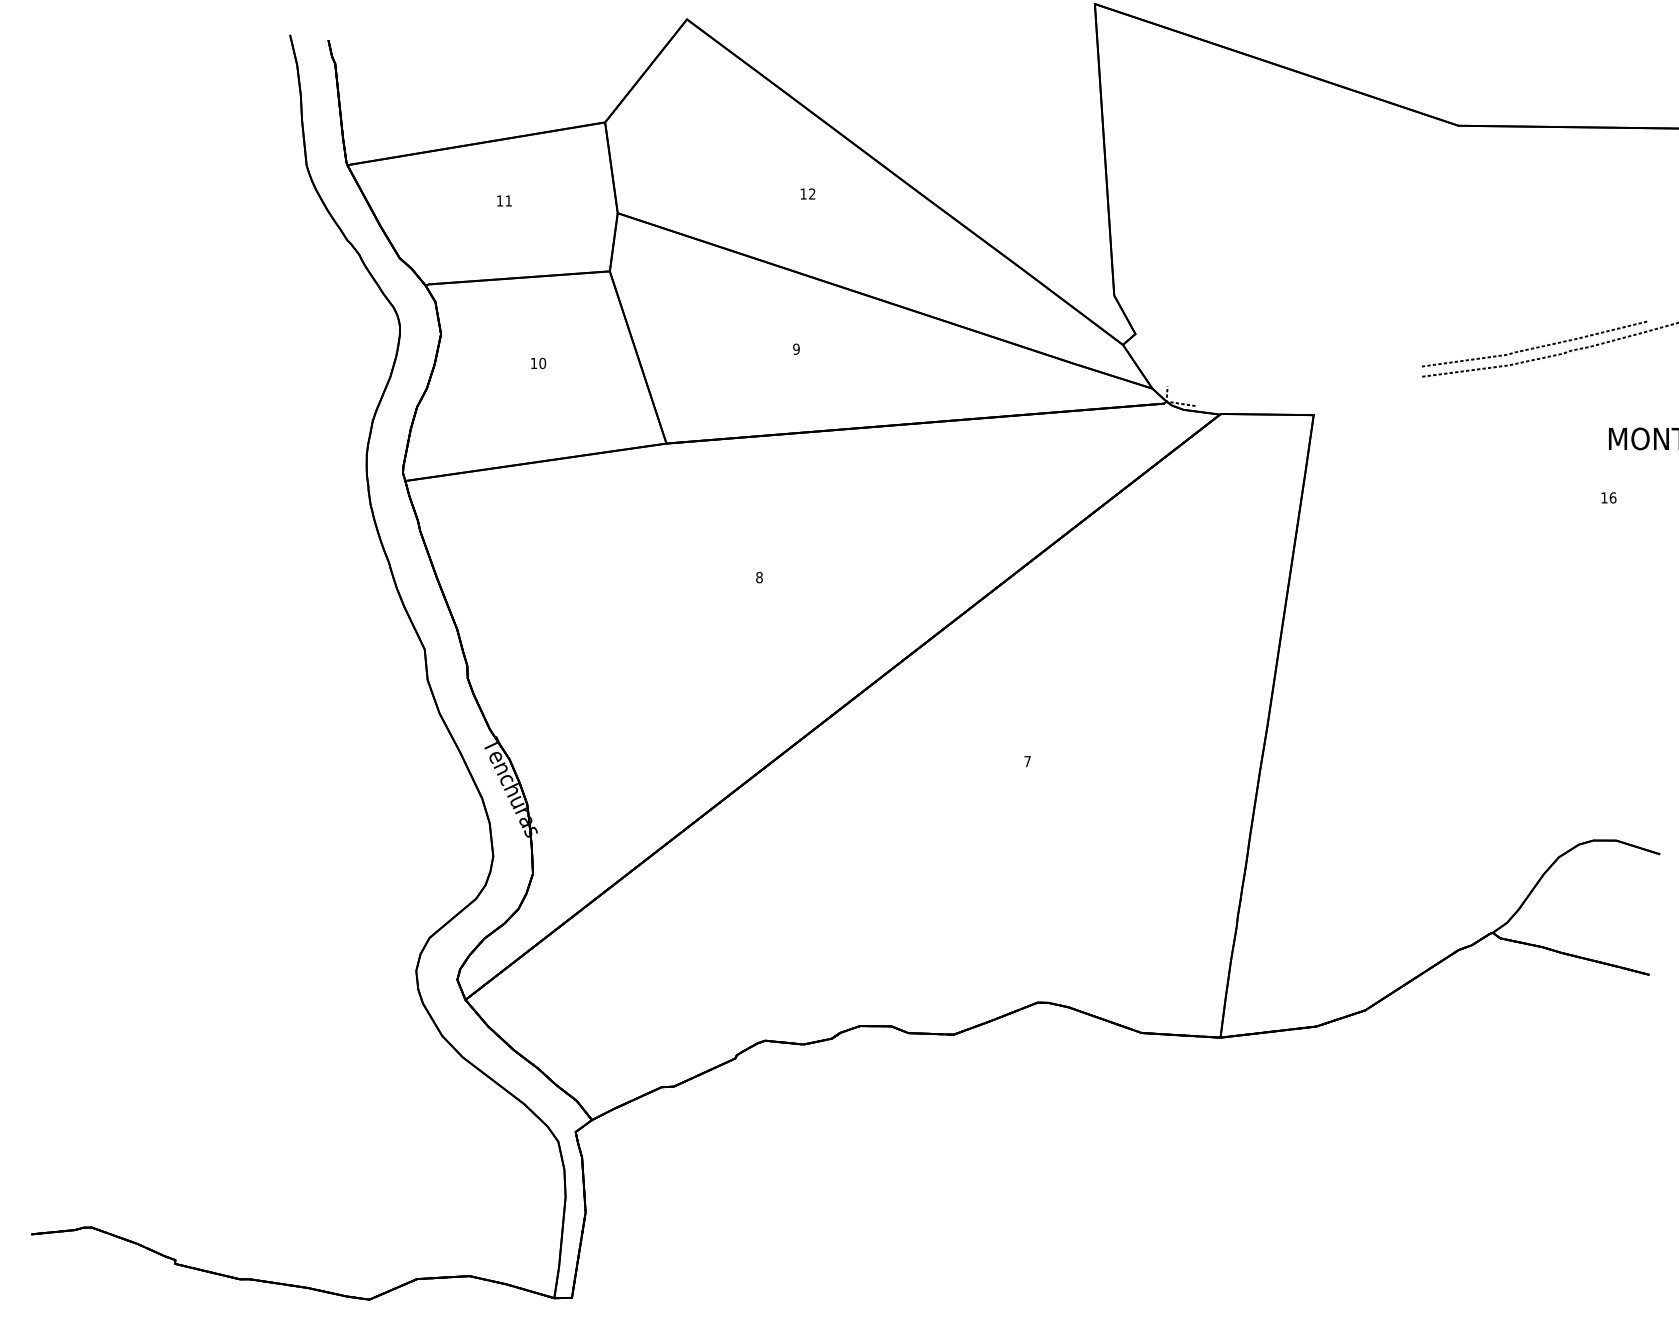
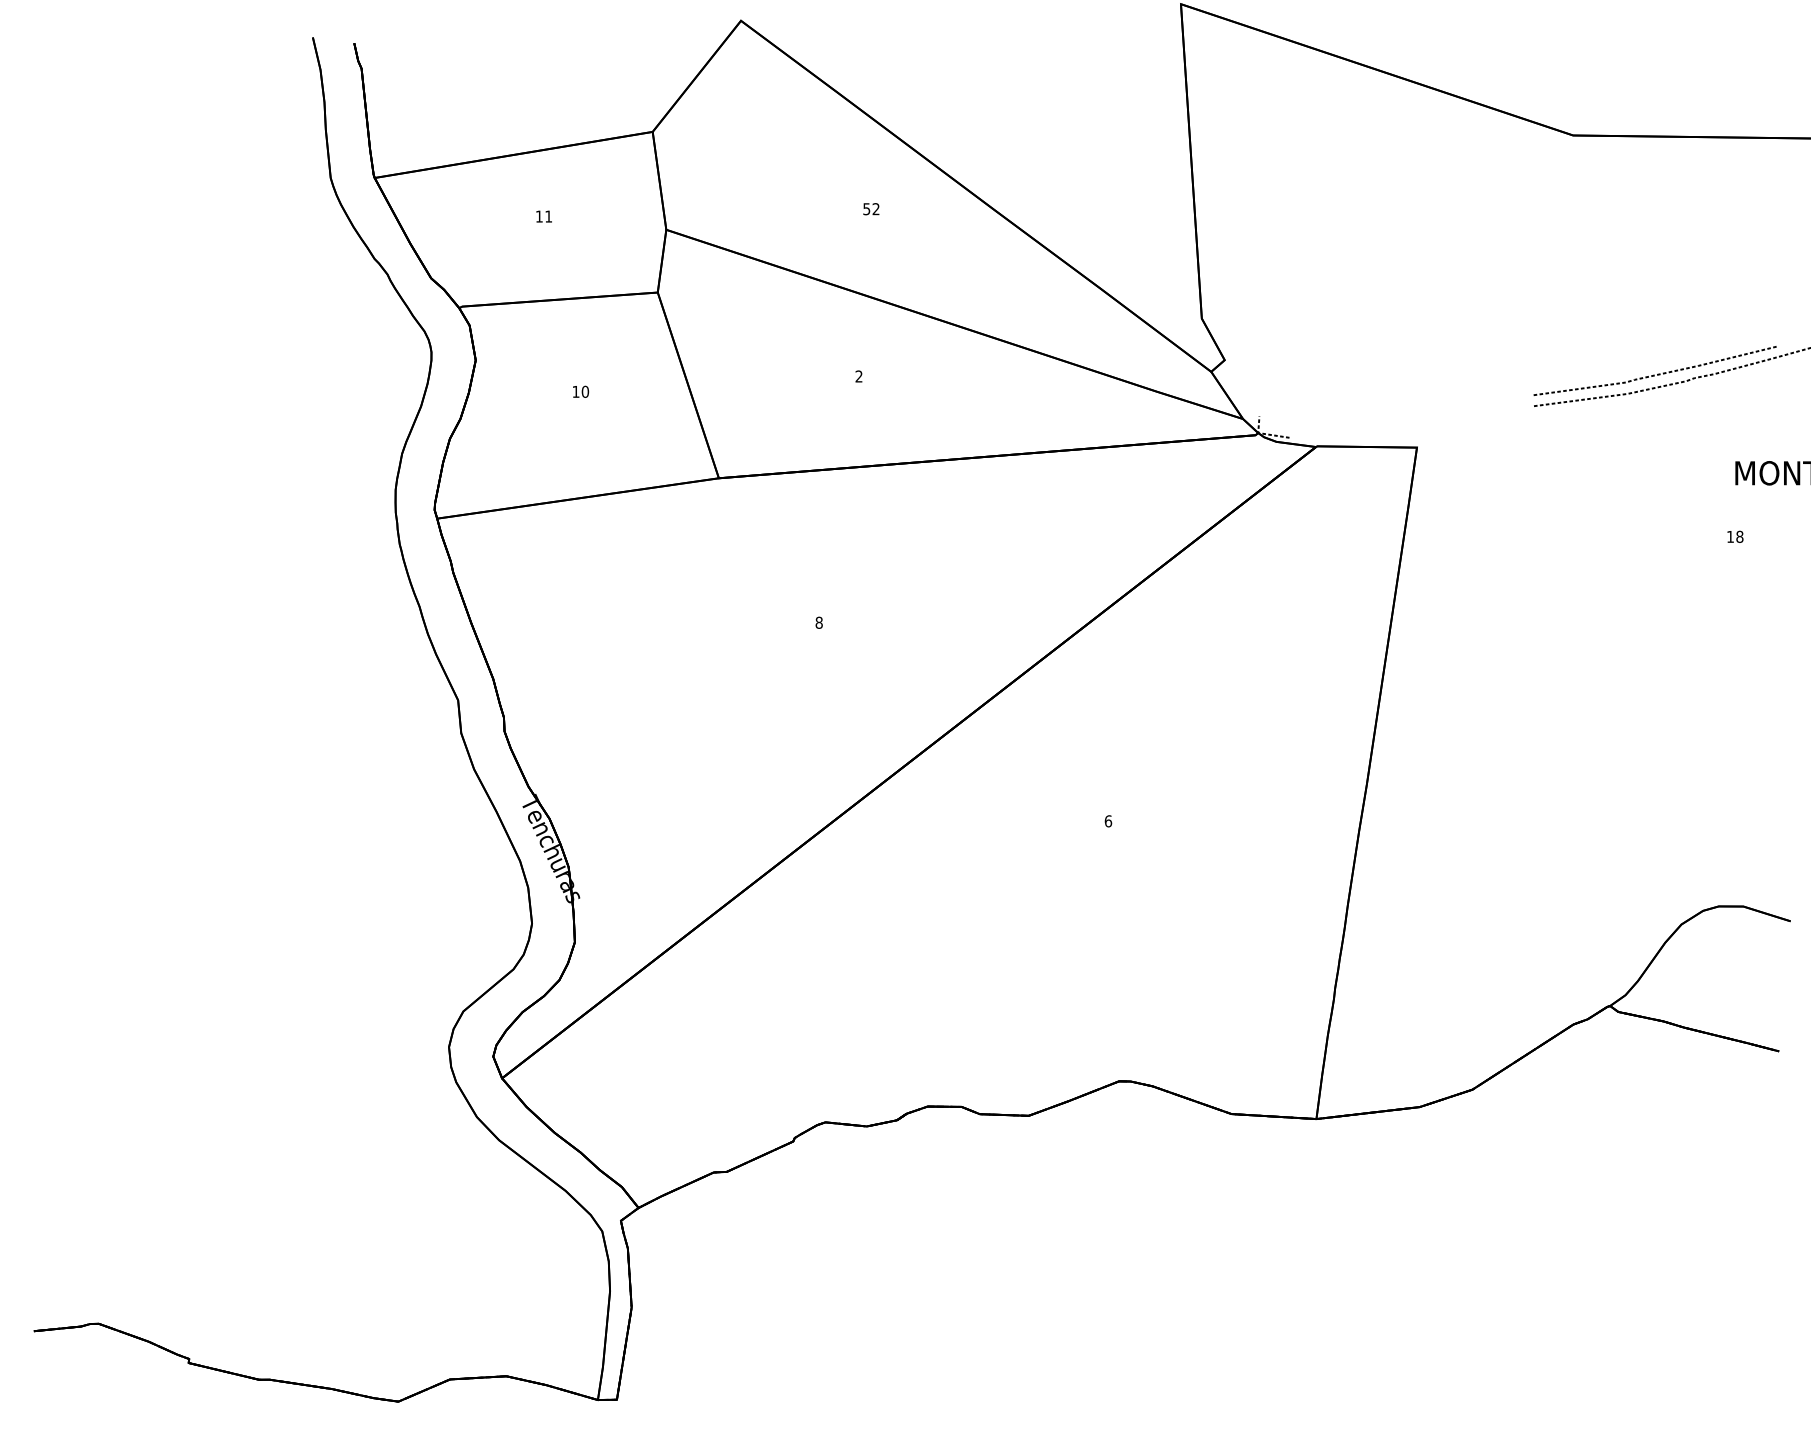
text: (803, 193) -> (866, 208), 12 -> 52
text: (796, 348) -> (859, 375), 9 -> 2
text: (1612, 497) -> (1739, 536), 16 -> 18
text: (1027, 761) -> (1108, 821), 7 -> 6

